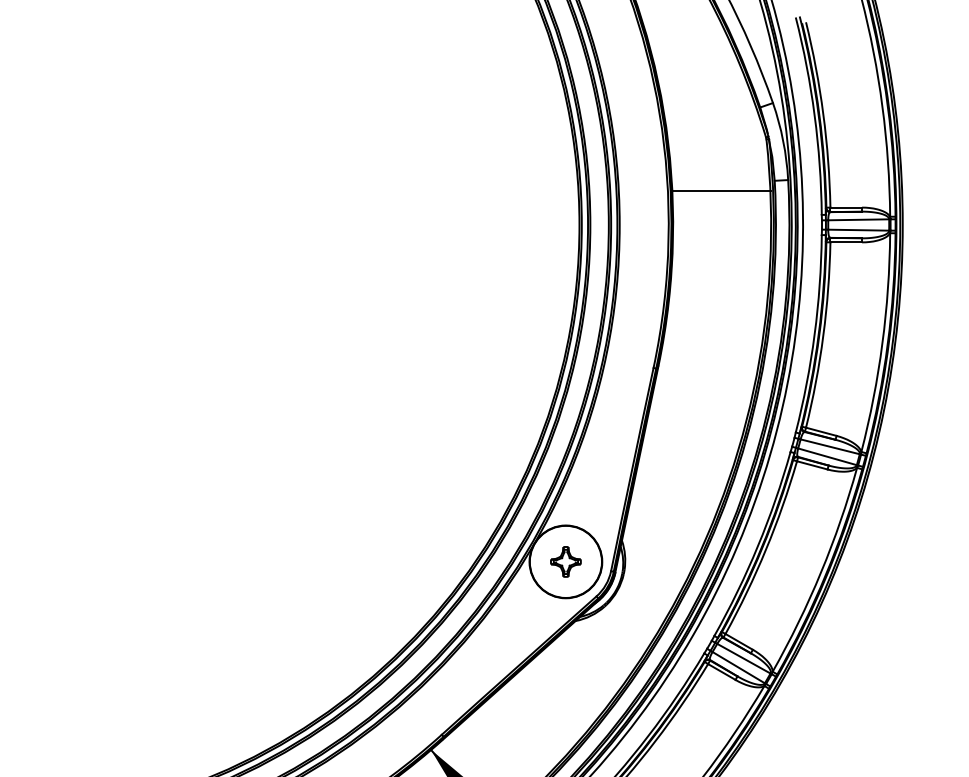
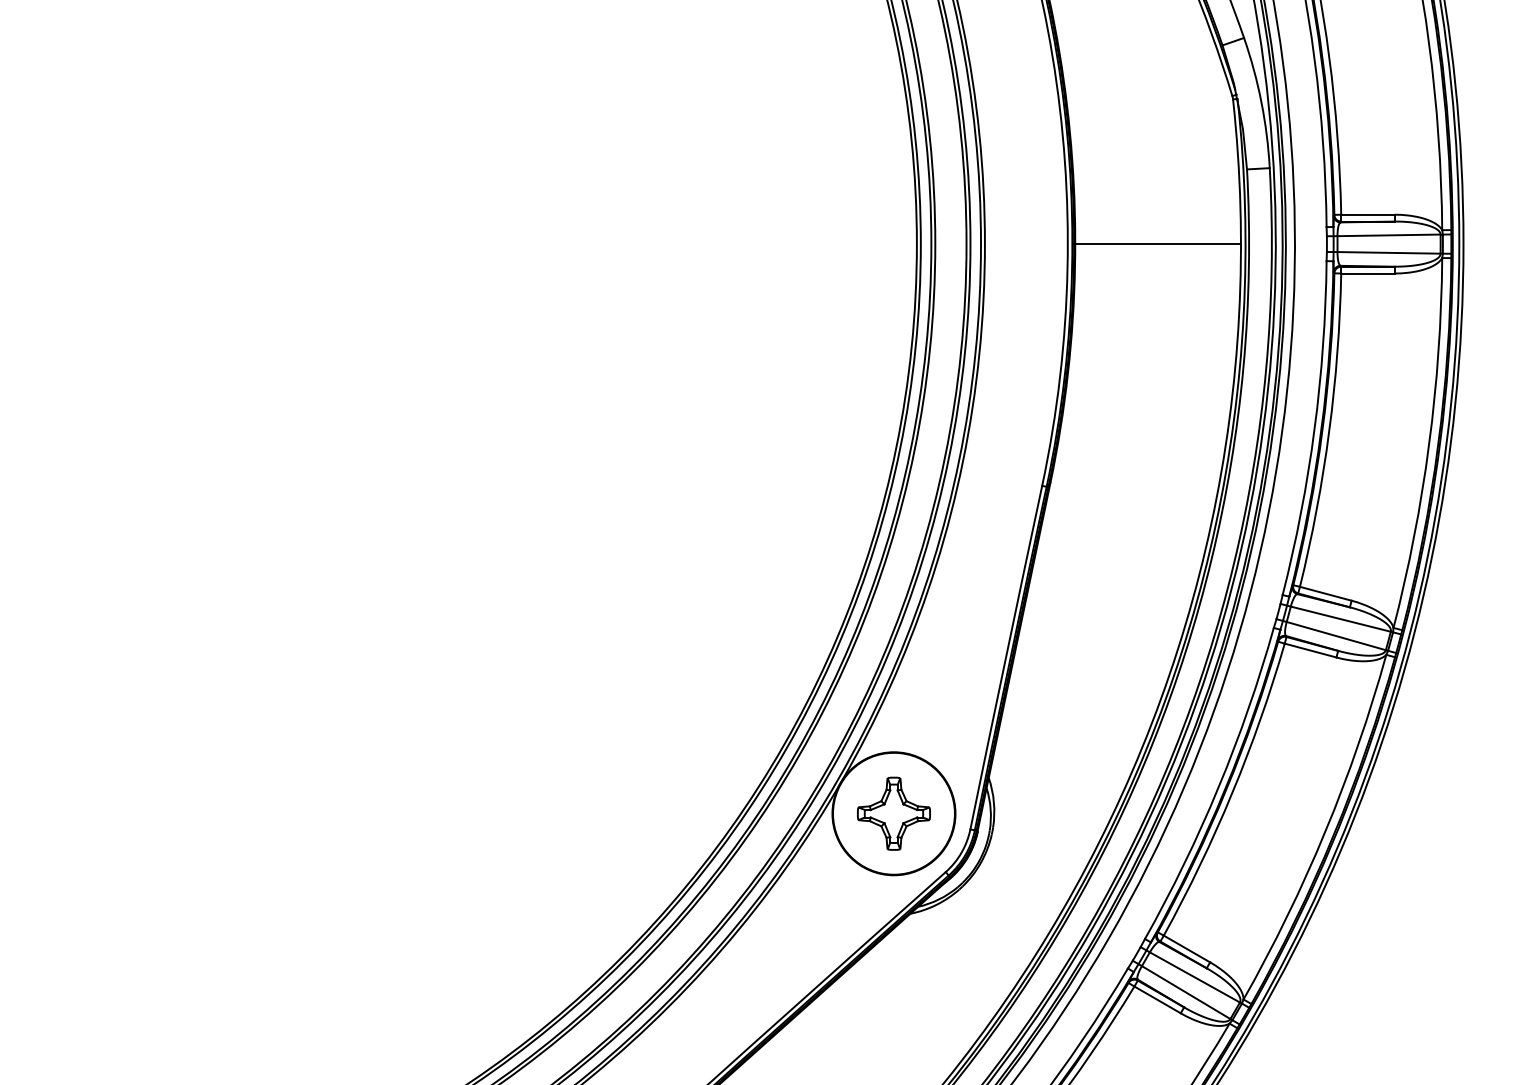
line: (721, 191) -> (1157, 244), moved
part: (565, 561) -> (893, 813), size x1.43

